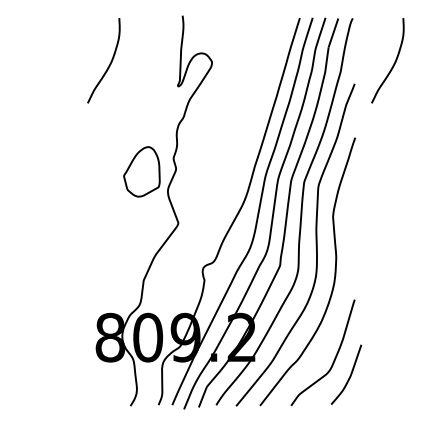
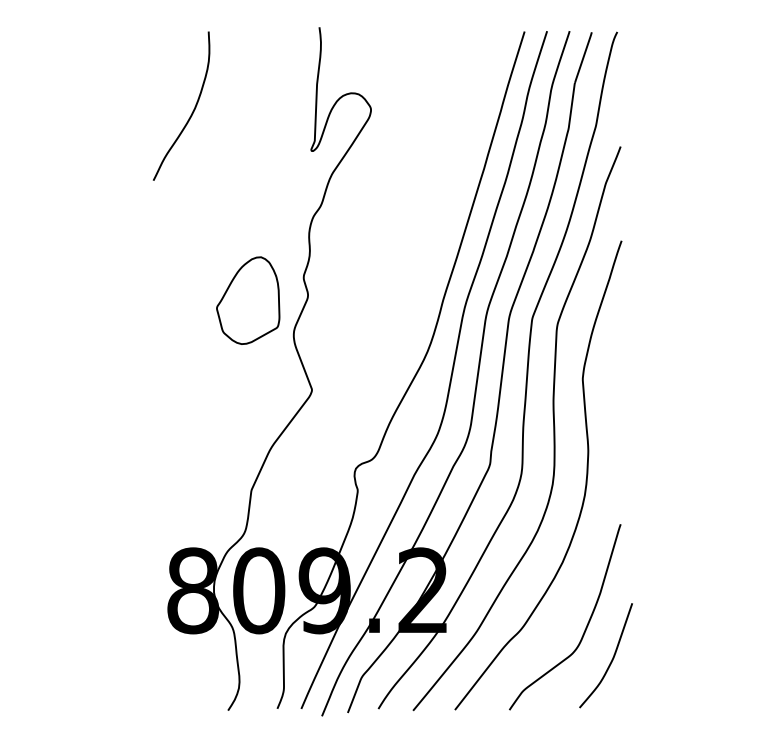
curve: (393, 63) -> (688, 111), removed

